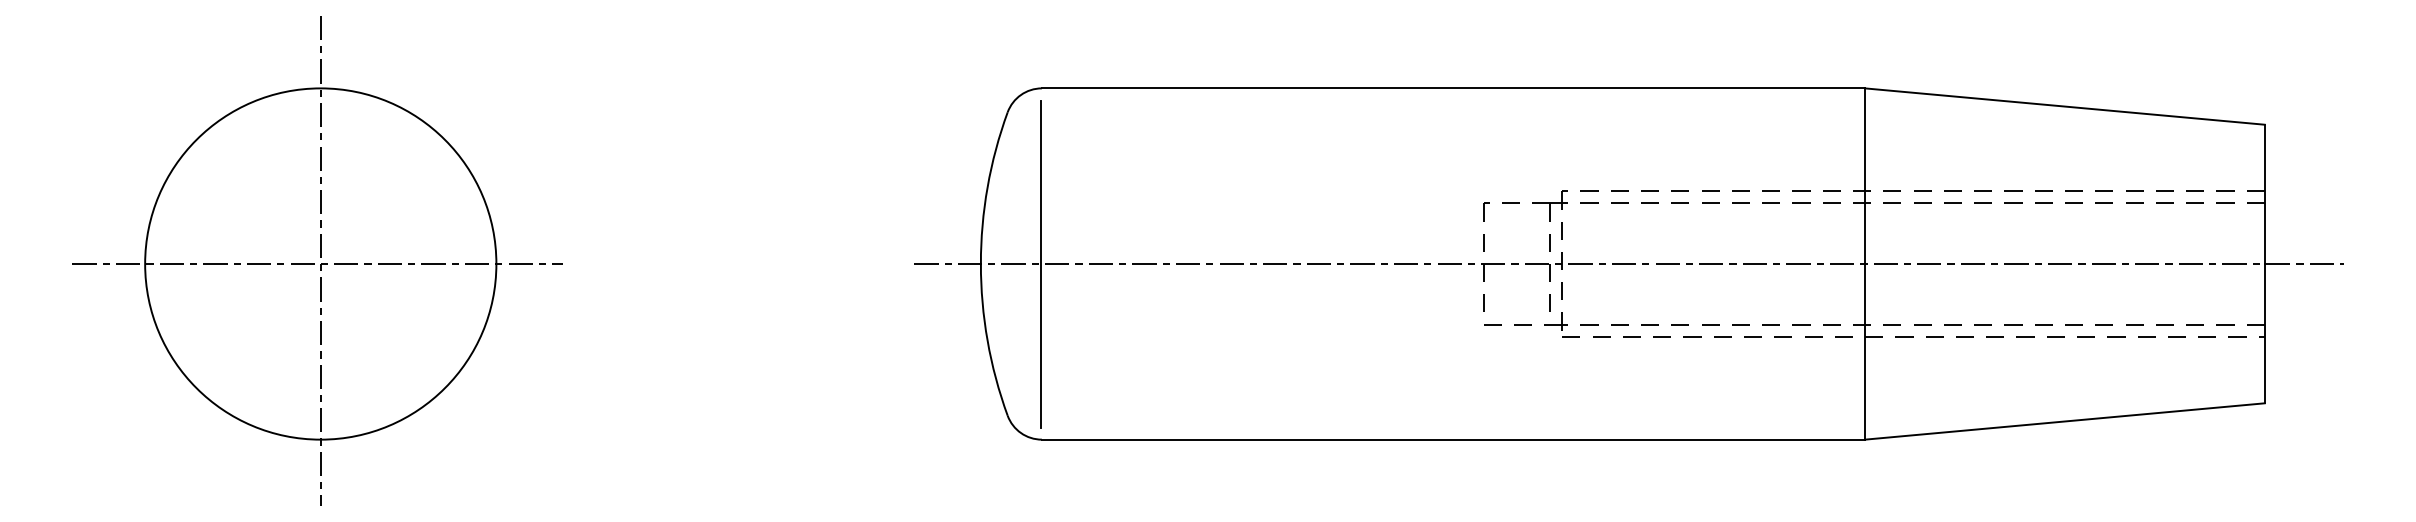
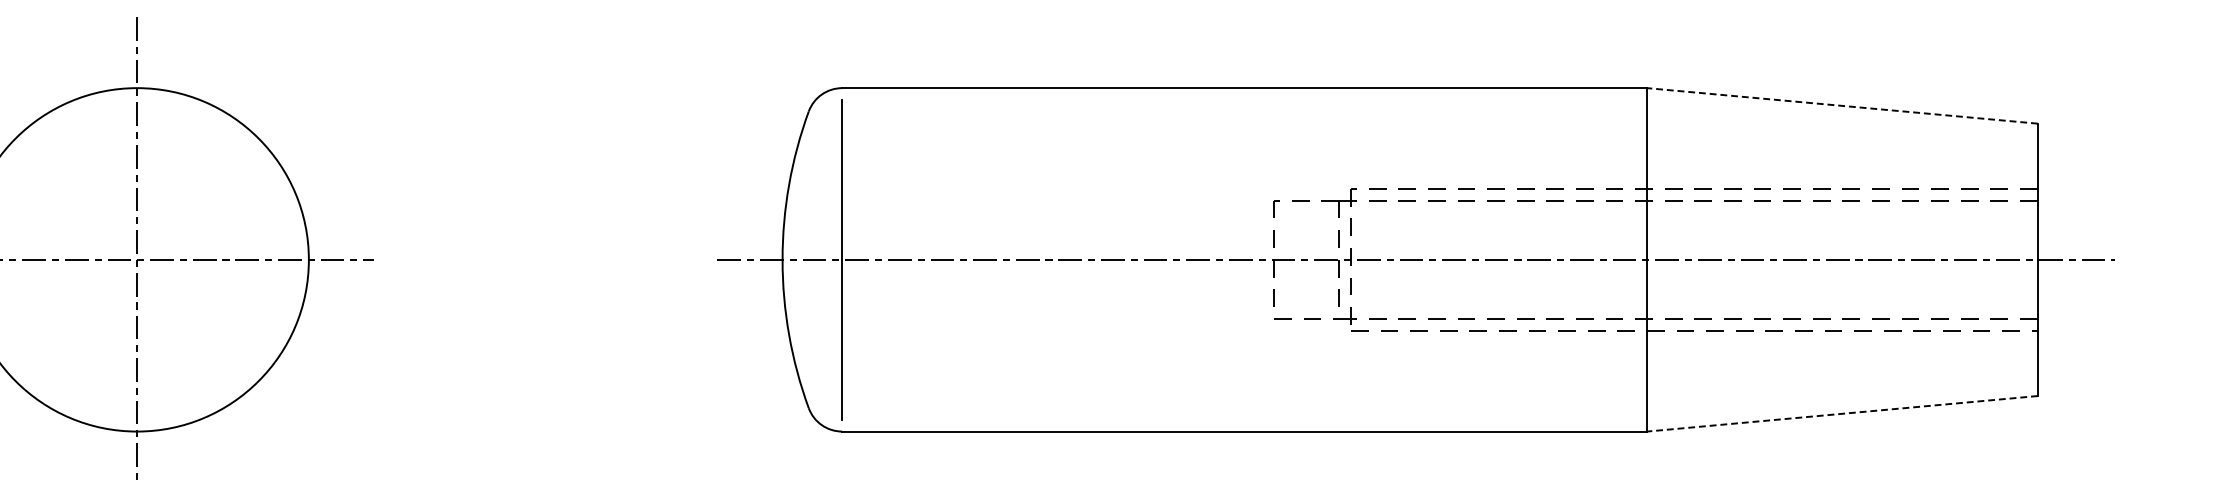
line: (2064, 106) -> (1842, 105), solid -> dashed
line: (2064, 421) -> (1842, 413), solid -> dashed

